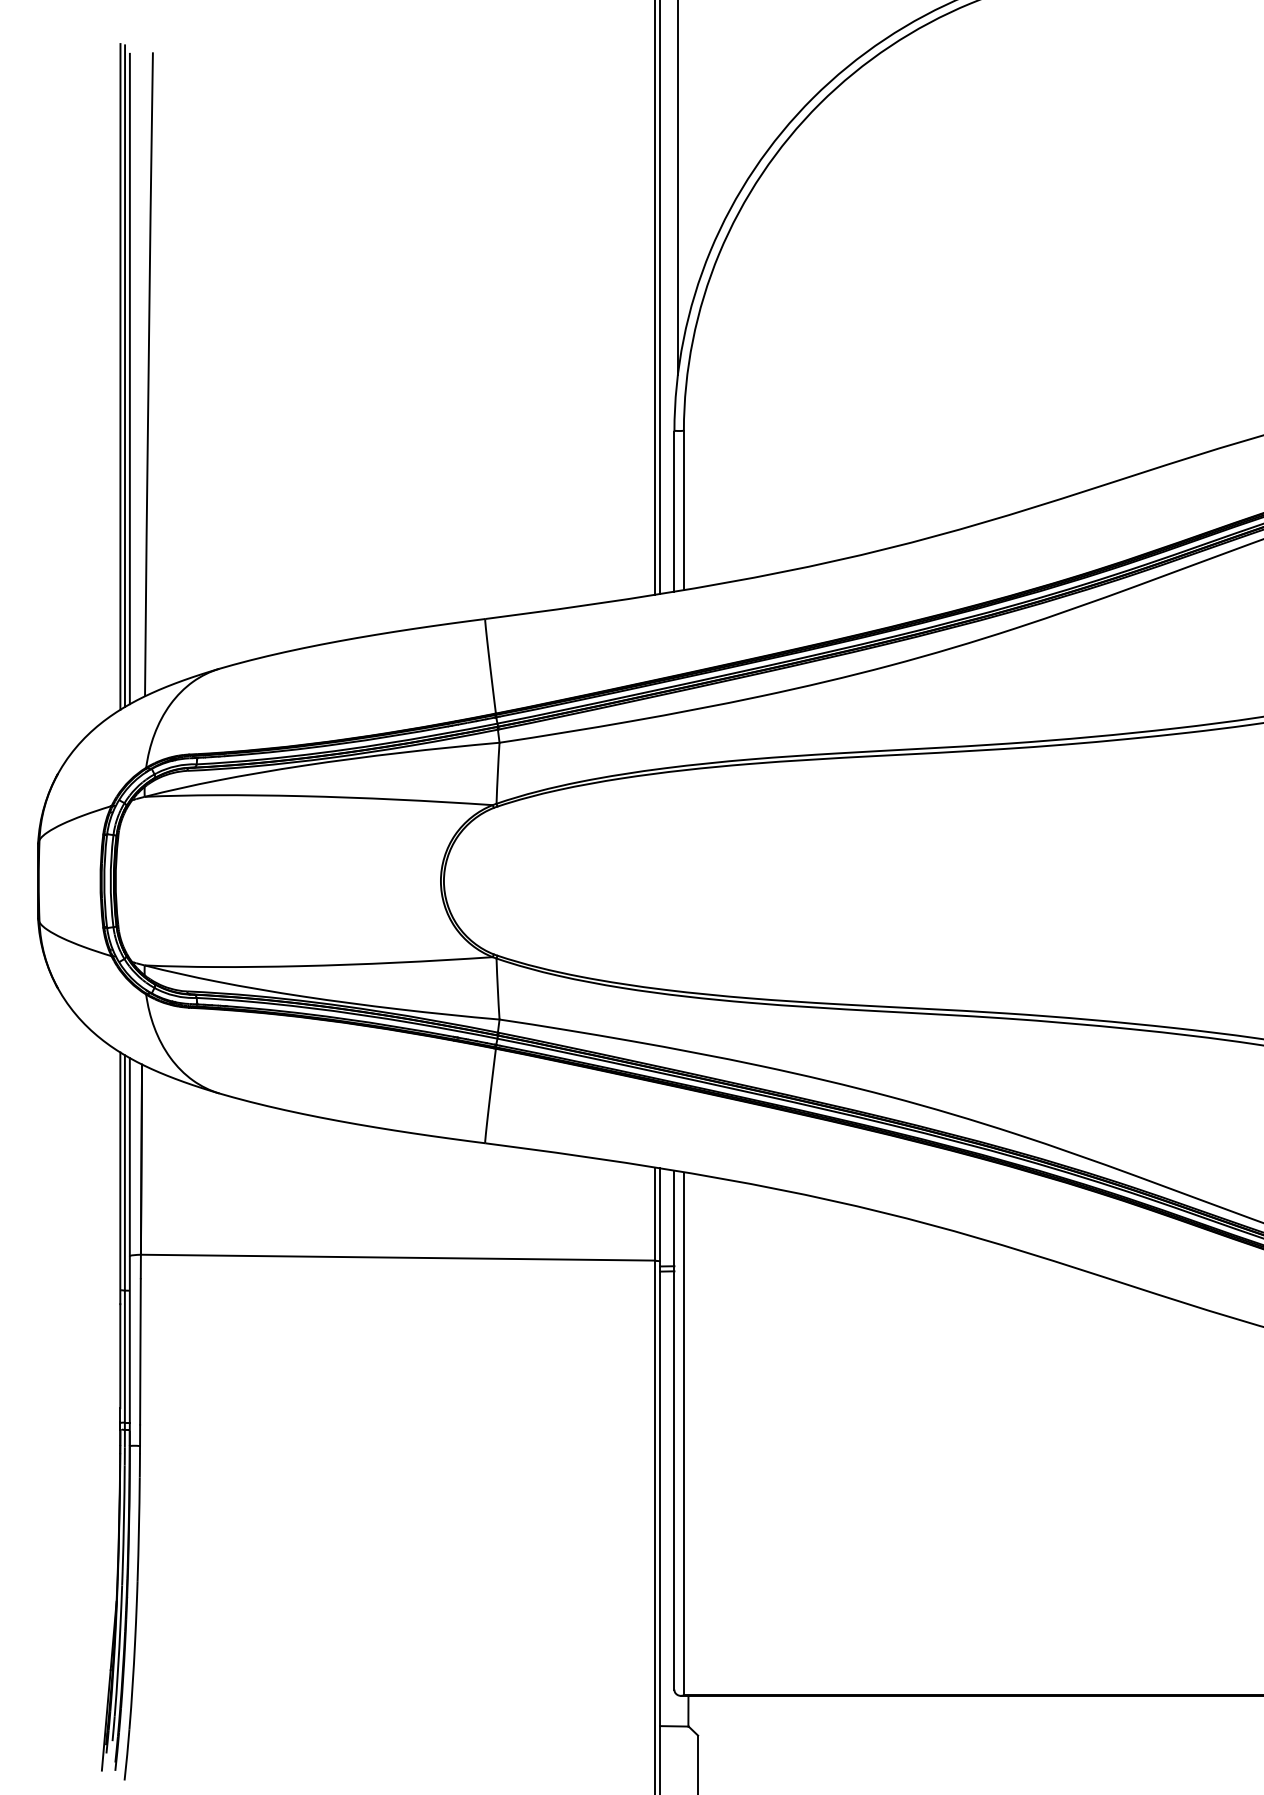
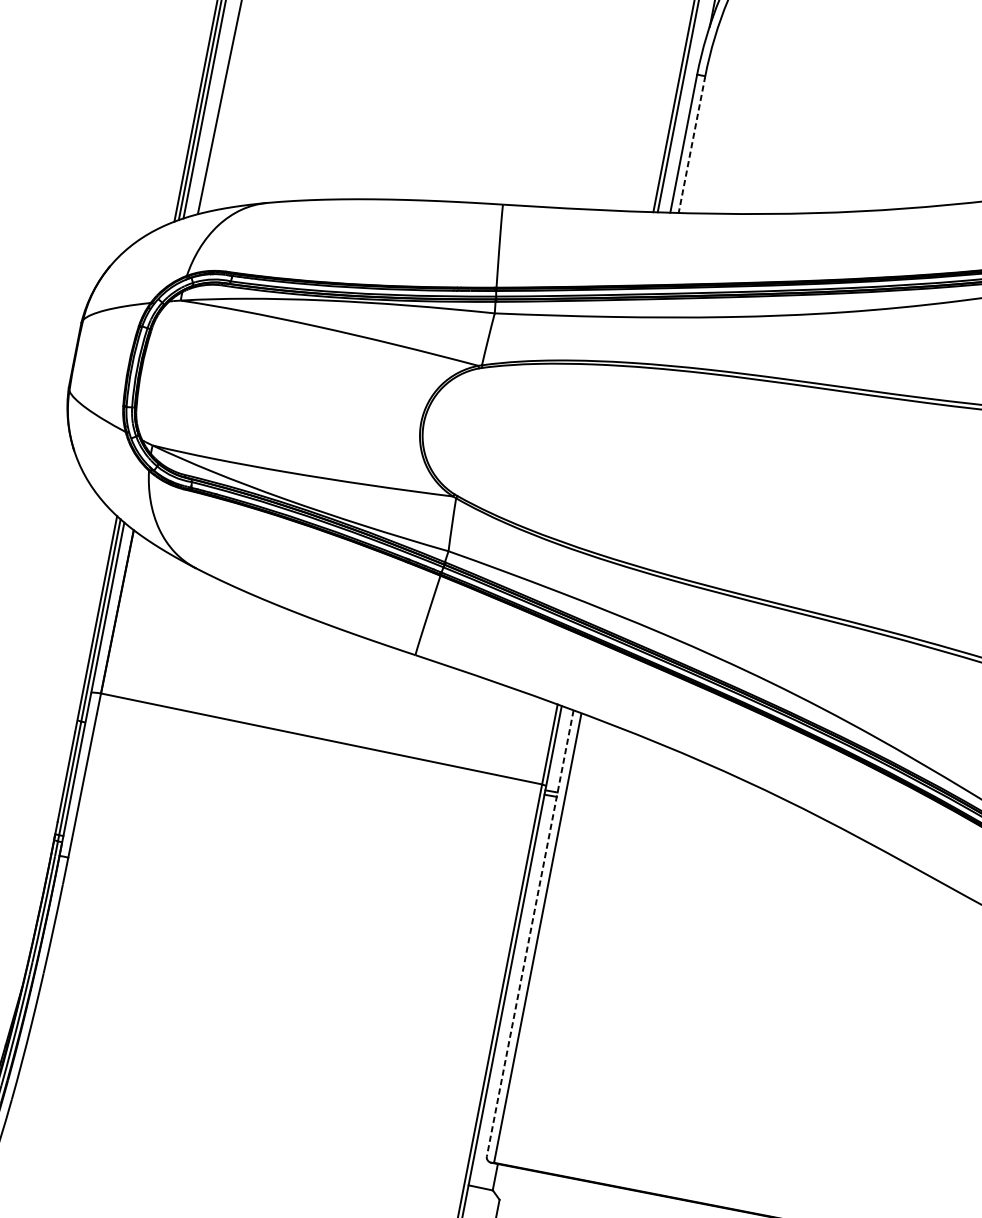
line: (683, 510) -> (691, 144), solid -> dashed
line: (674, 1430) -> (530, 933), solid -> dashed

